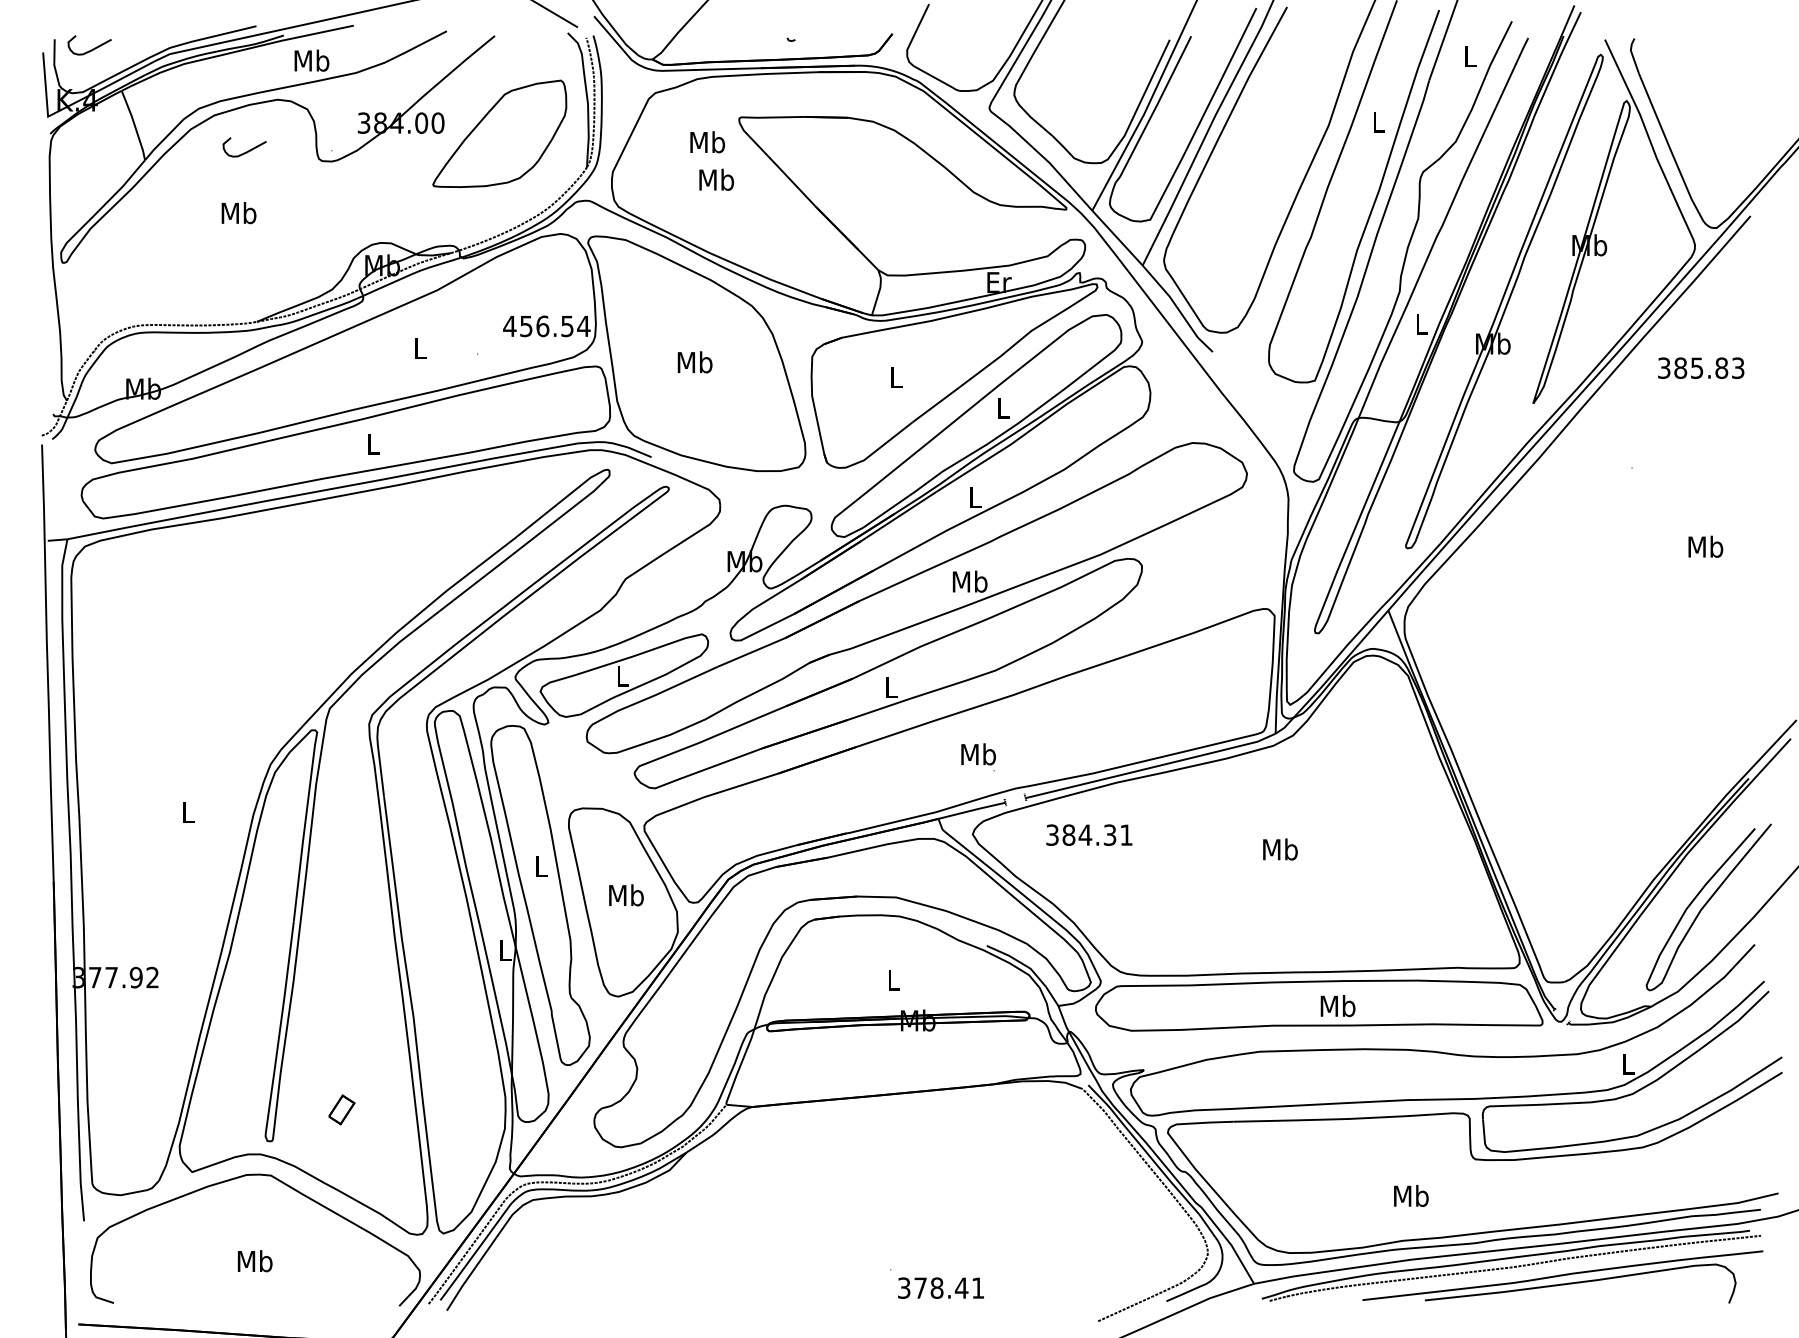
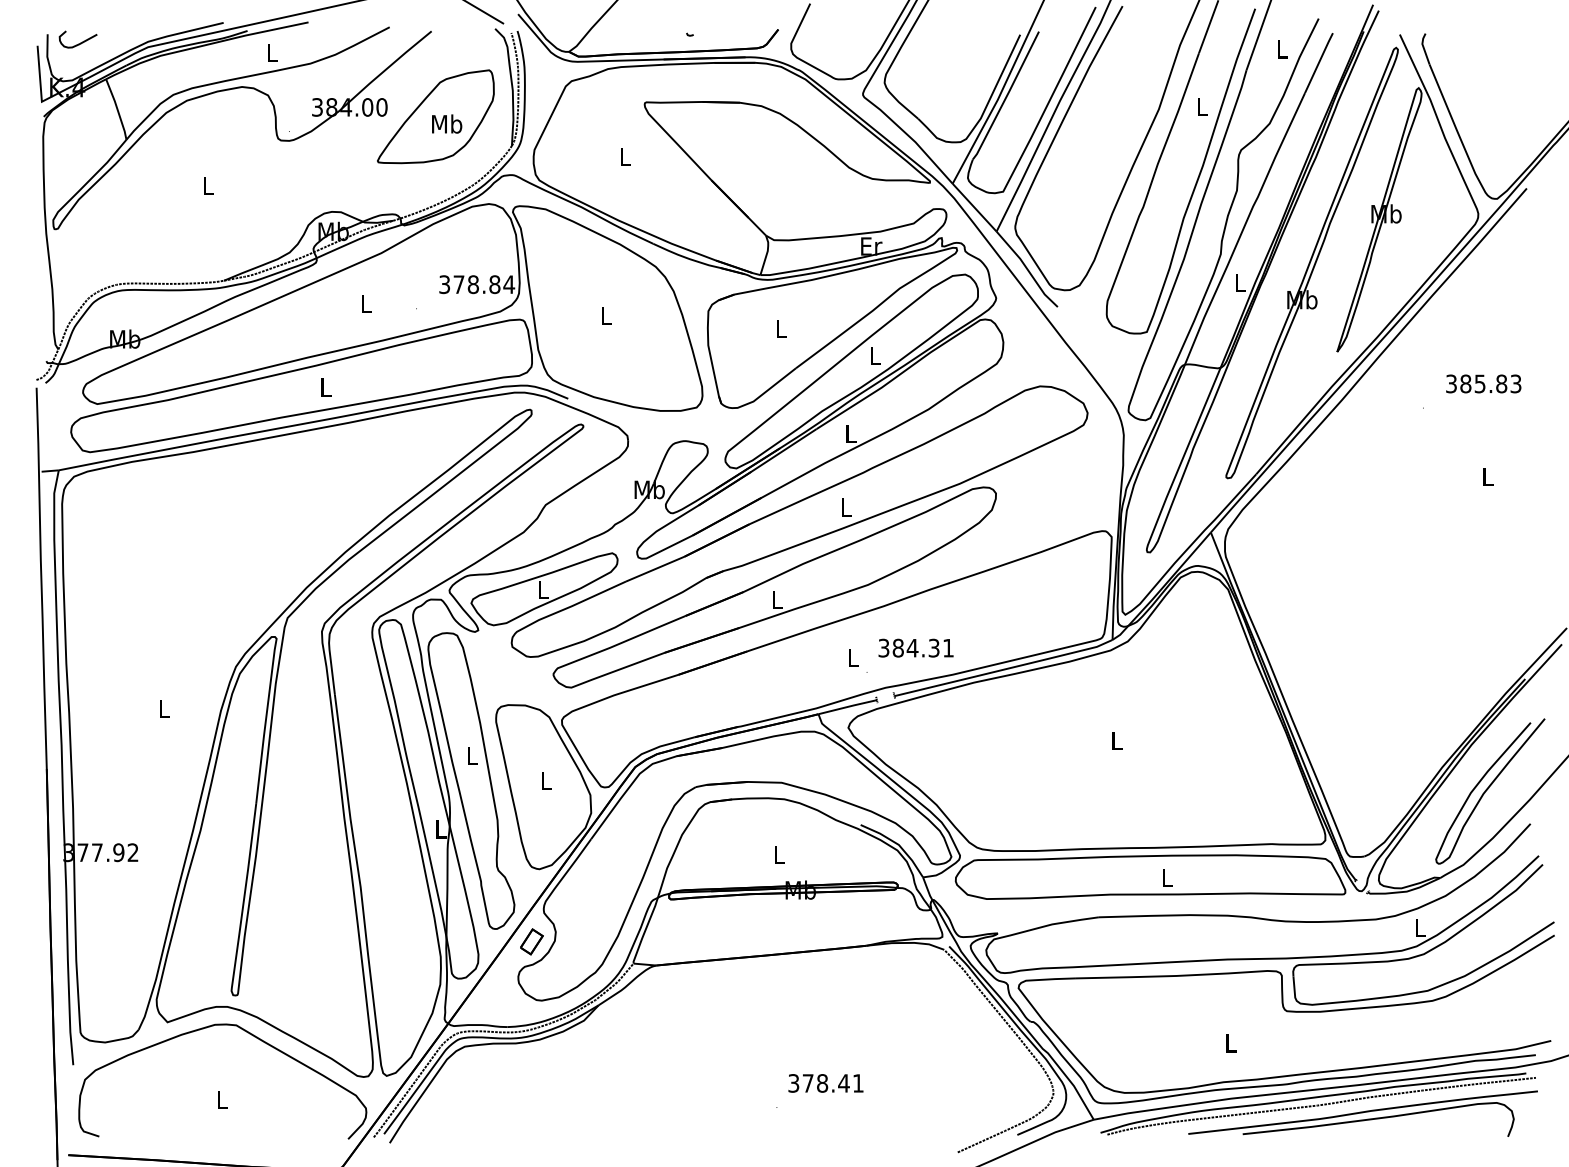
text: (311, 60) -> (271, 52), Mb -> L
text: (707, 142) -> (446, 124), moved
curve: (247, 150) -> (215, 131), removed
text: (716, 179) -> (624, 156), Mb -> L
text: (238, 213) -> (207, 186), Mb -> L
text: (538, 326) -> (469, 284), 456.54 -> 378.84
text: (694, 362) -> (605, 316), Mb -> L
text: (1701, 367) -> (1484, 383), moved
text: (1705, 546) -> (1487, 476), Mb -> L
text: (969, 581) -> (845, 507), Mb -> L
text: (978, 754) -> (853, 658), Mb -> L
text: (1089, 834) -> (916, 647), moved
text: (1280, 849) -> (1116, 740), Mb -> L
text: (626, 895) -> (546, 781), Mb -> L
text: (1337, 1006) -> (1166, 877), Mb -> L
part: (341, 1109) -> (531, 941), moved
text: (1411, 1195) -> (1231, 1042), Mb -> L
text: (254, 1261) -> (221, 1100), Mb -> L
text: (940, 1287) -> (825, 1082), moved

